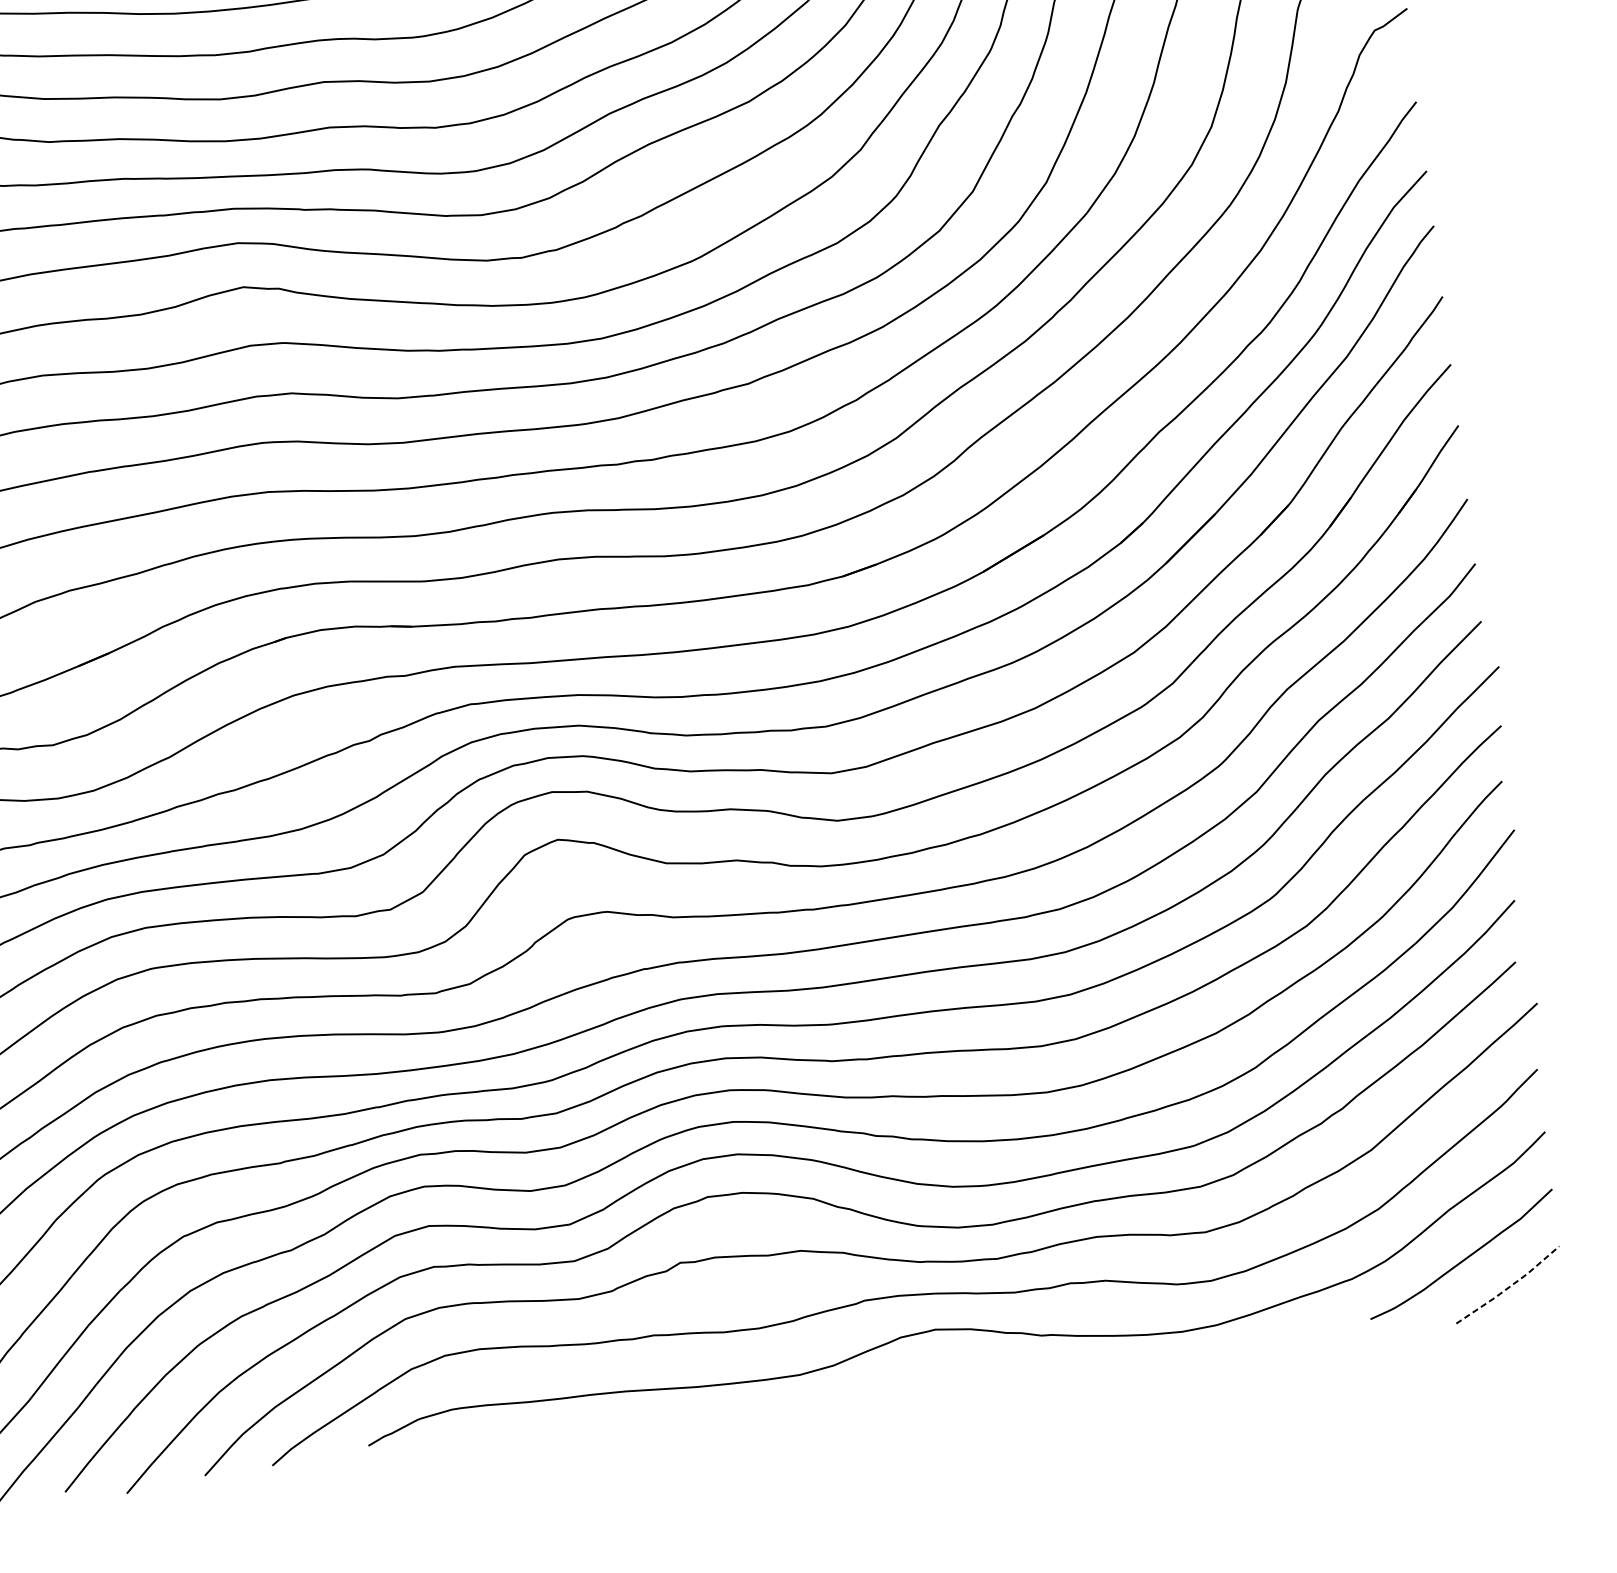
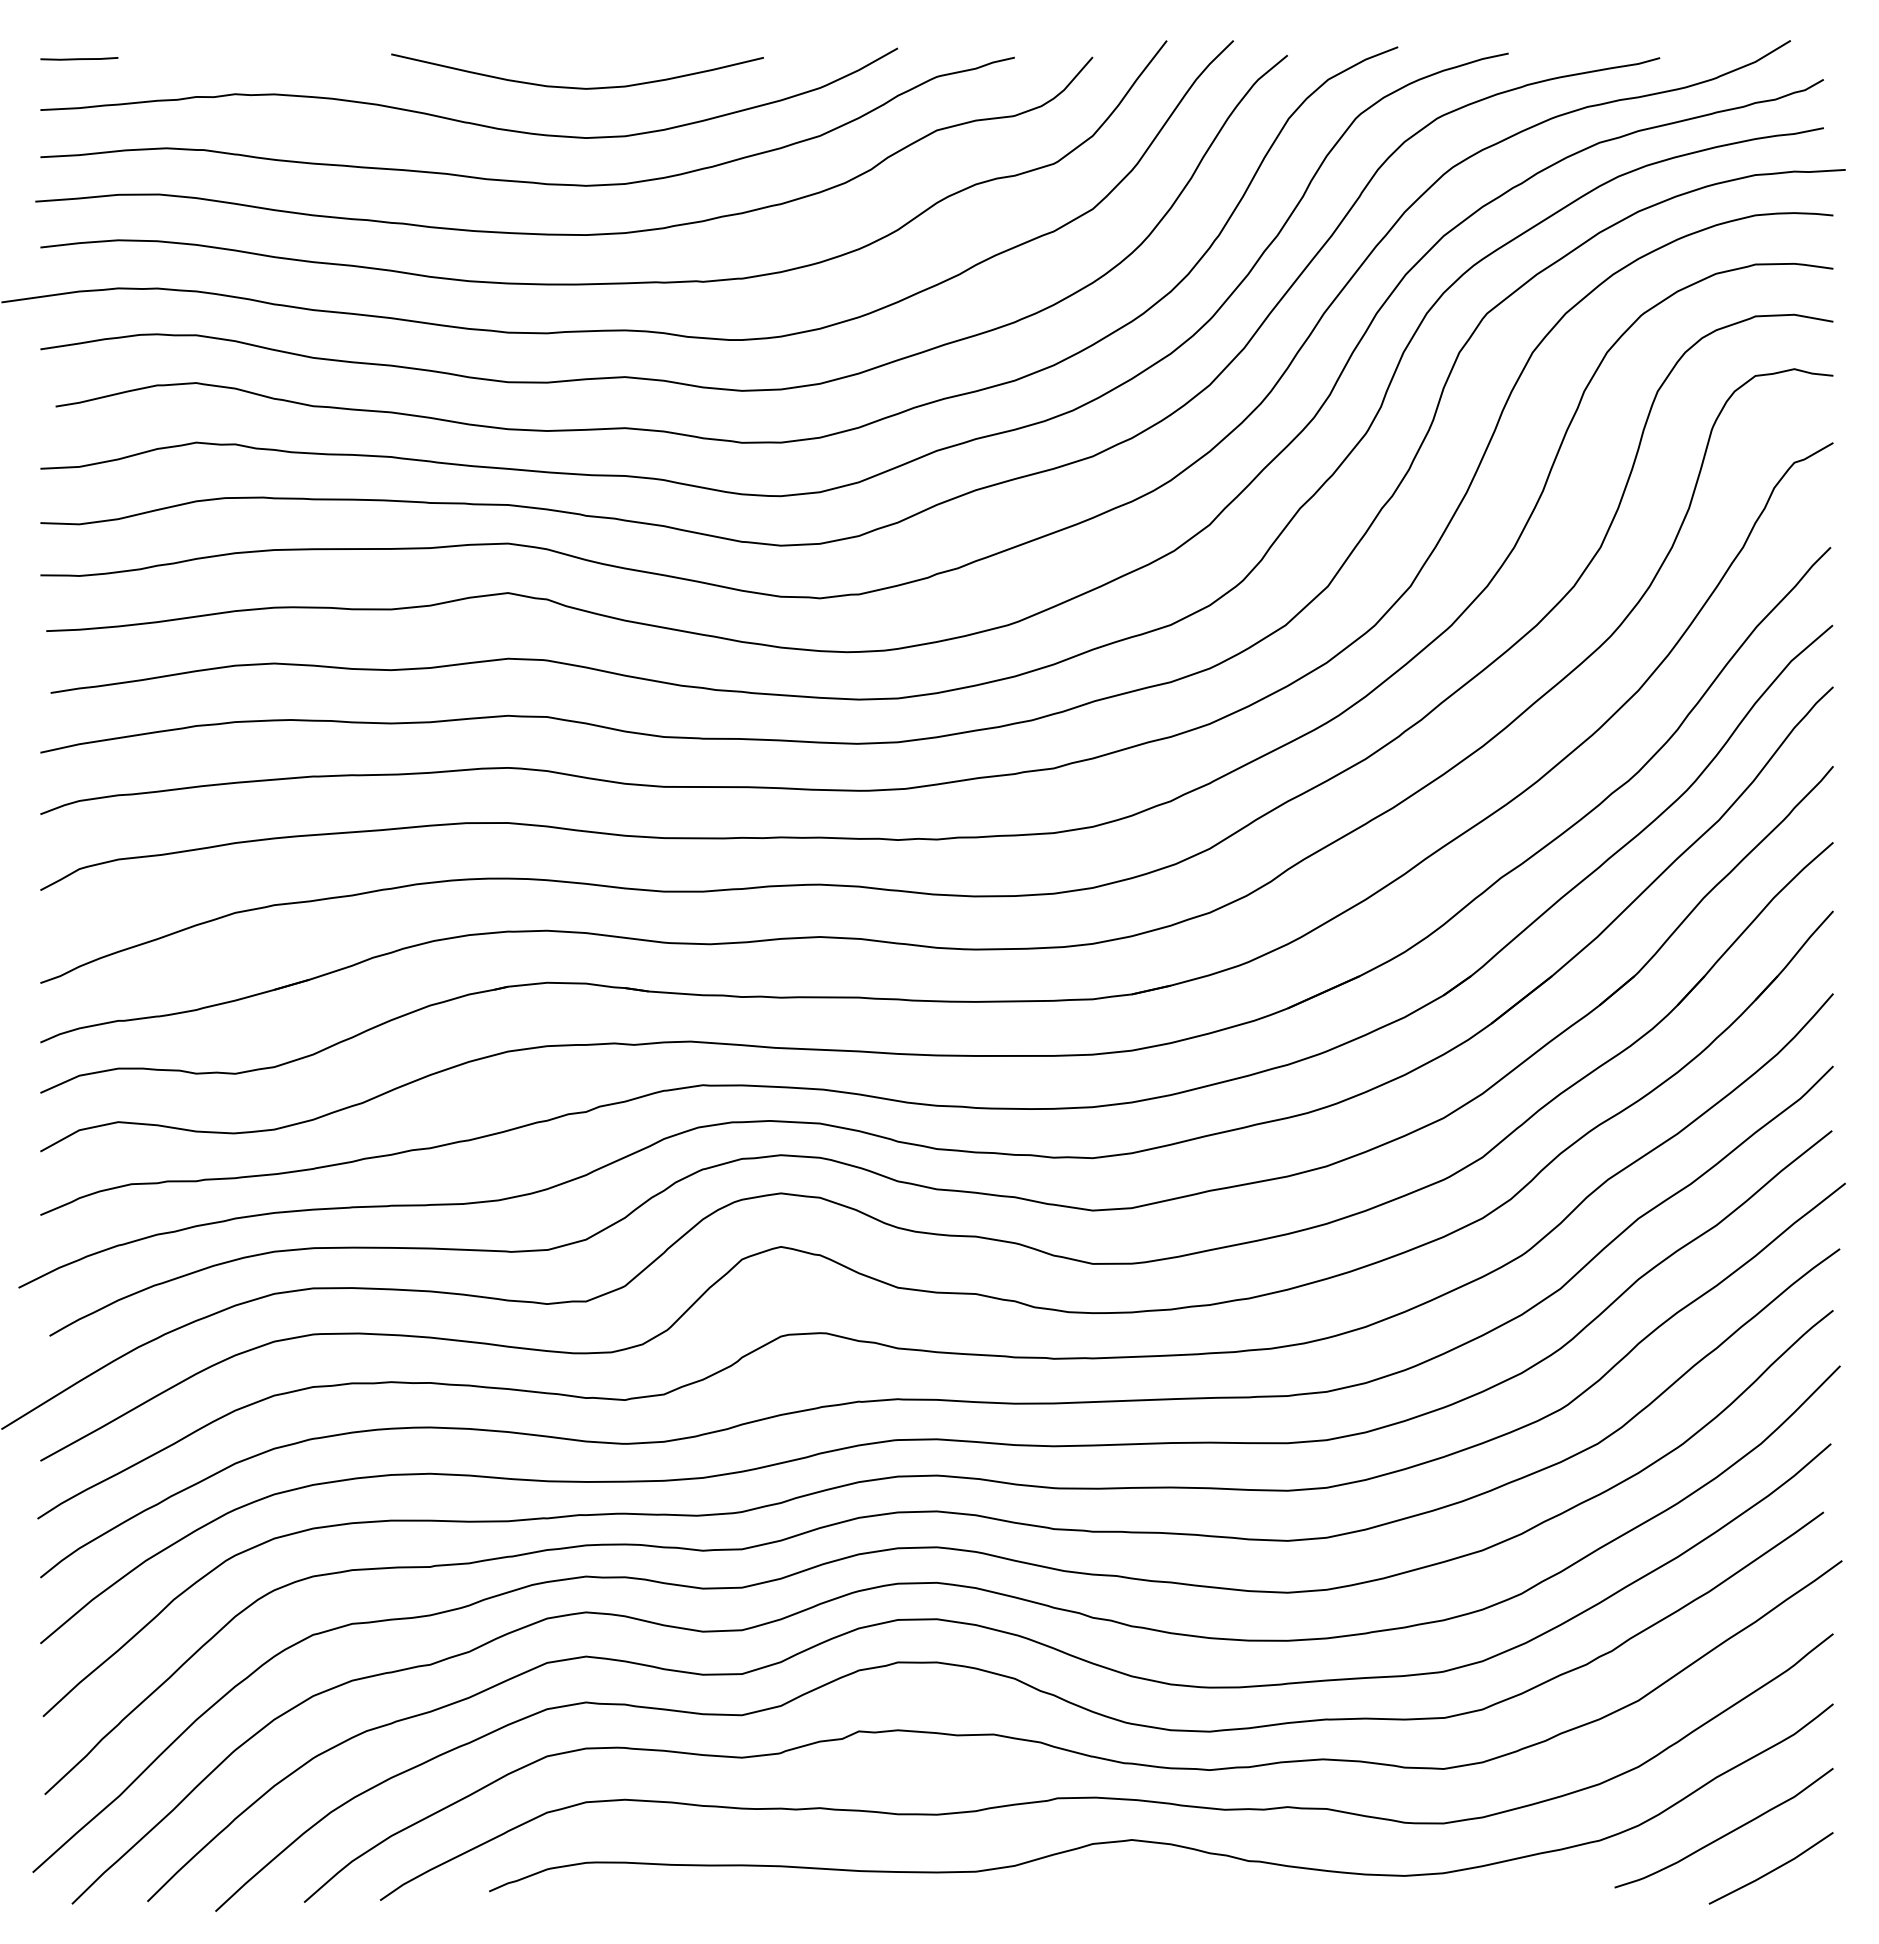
line: (1509, 1286) -> (1772, 1870), dashed -> solid

